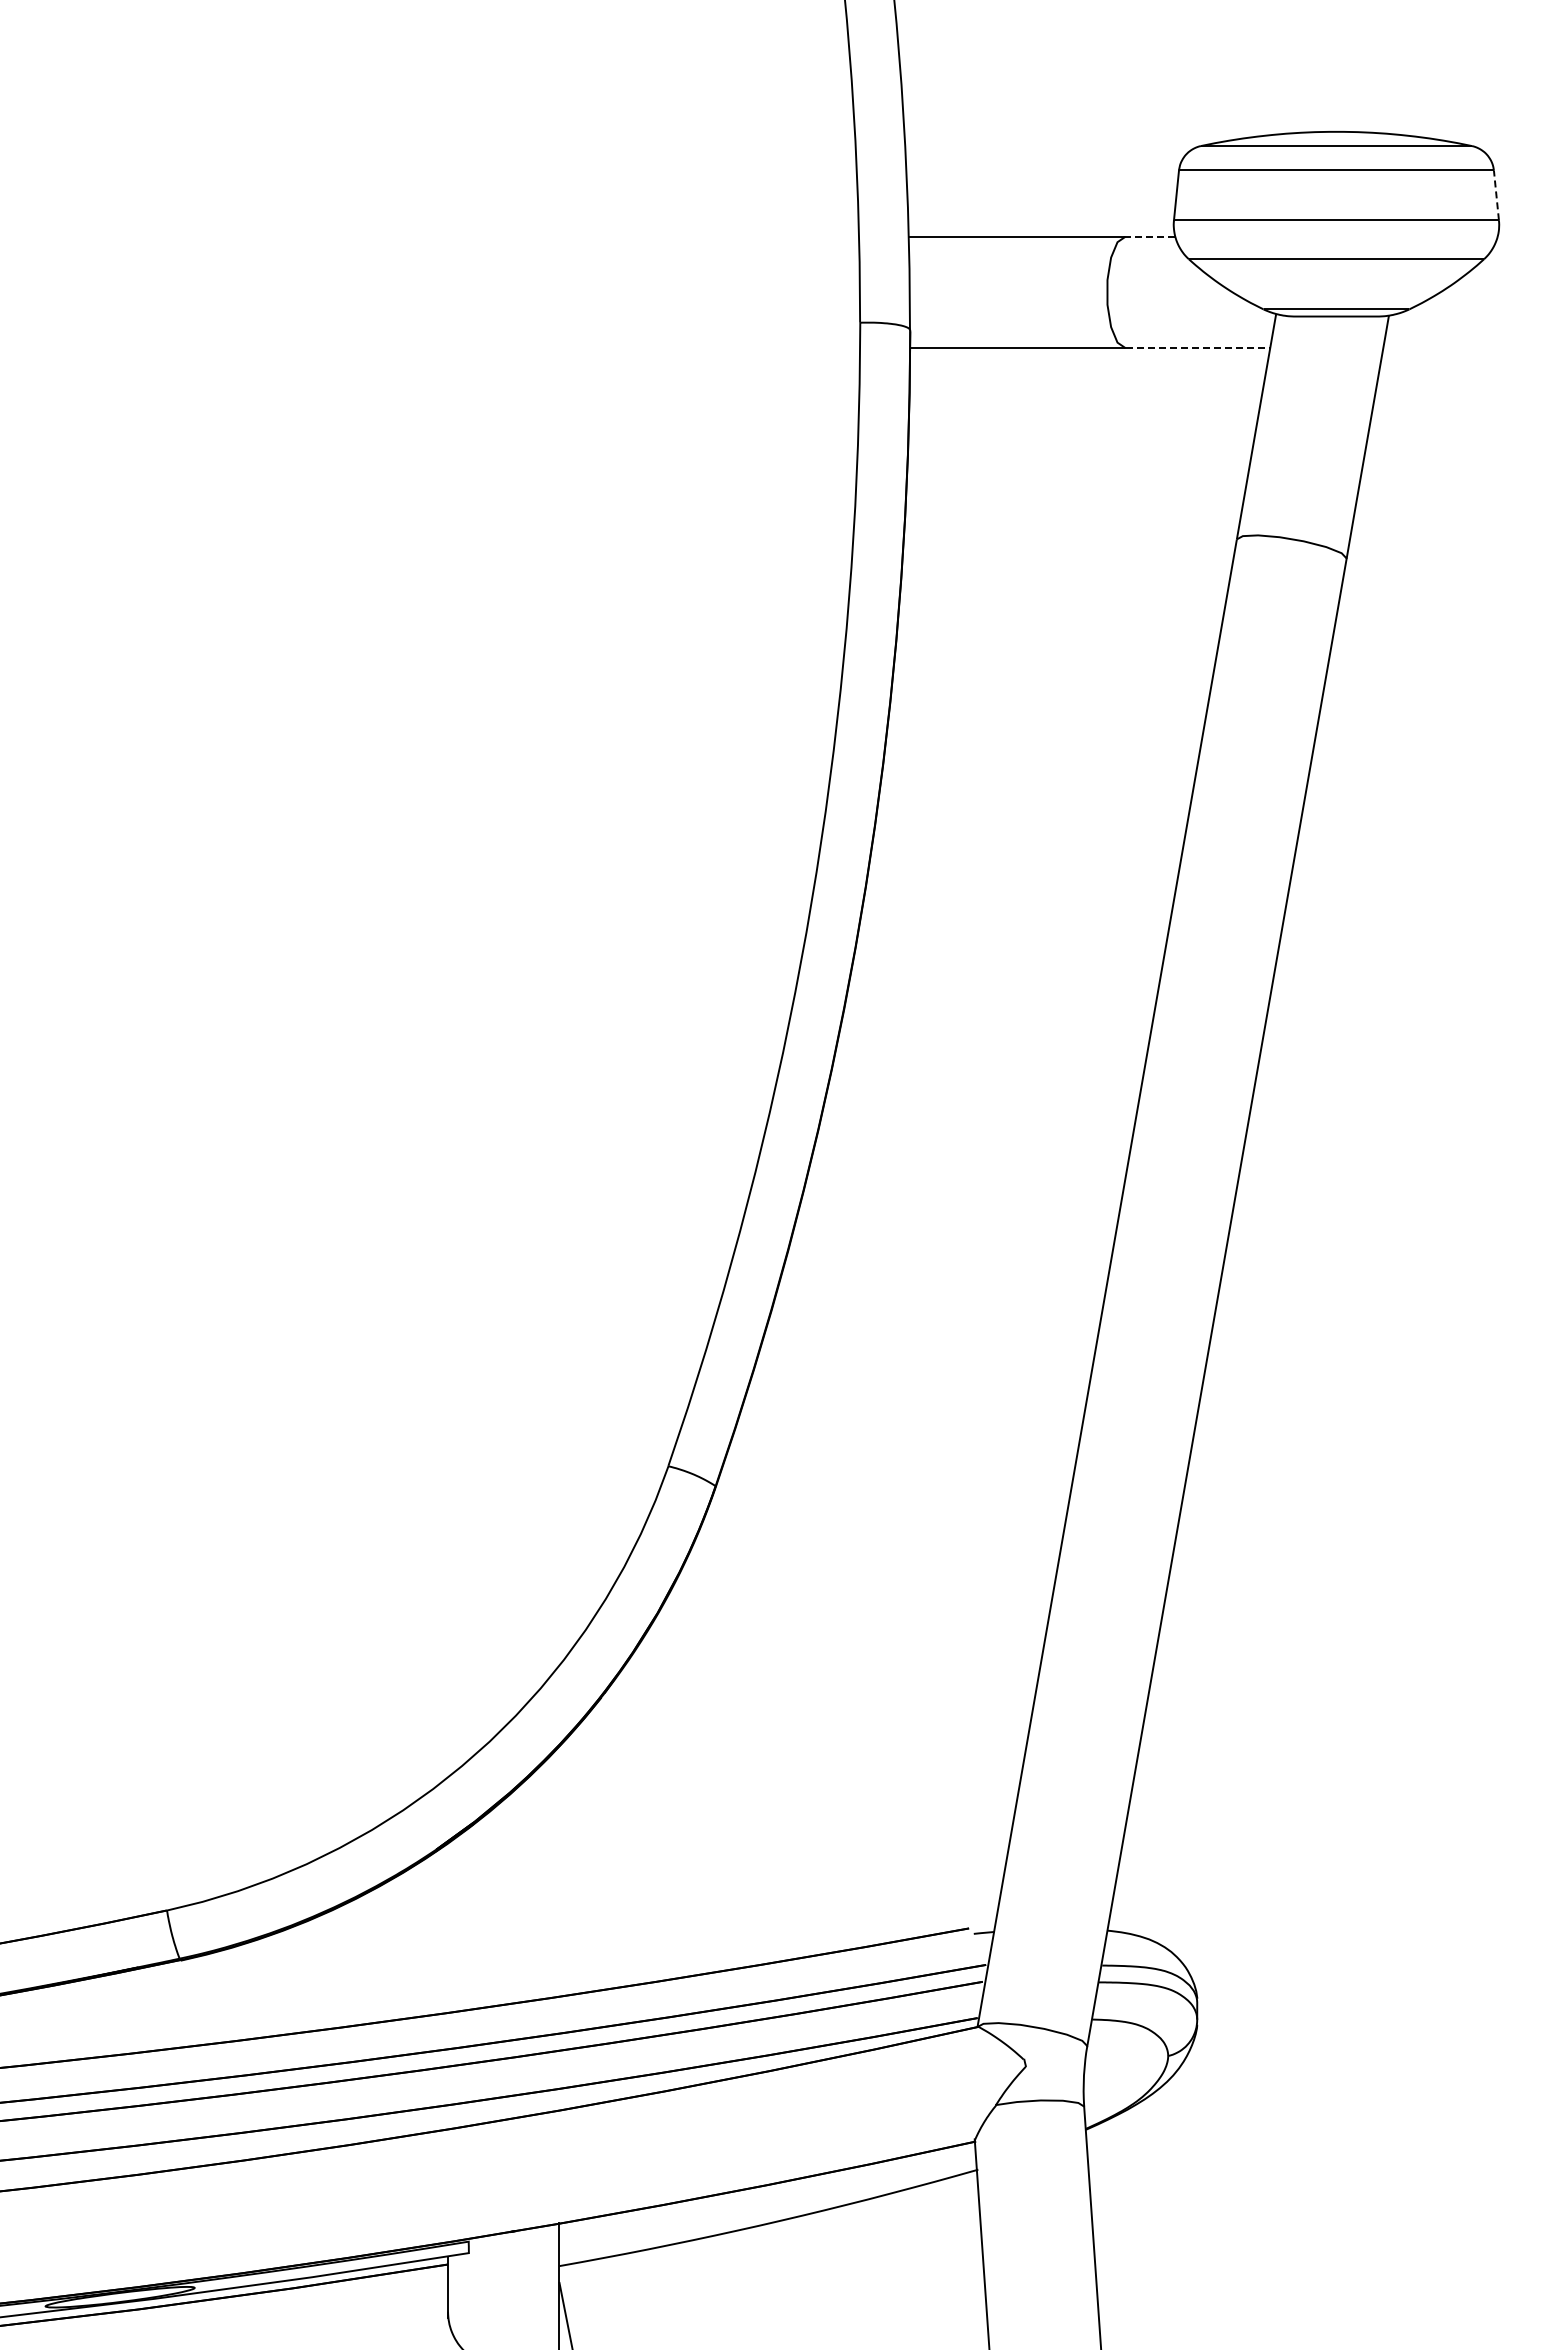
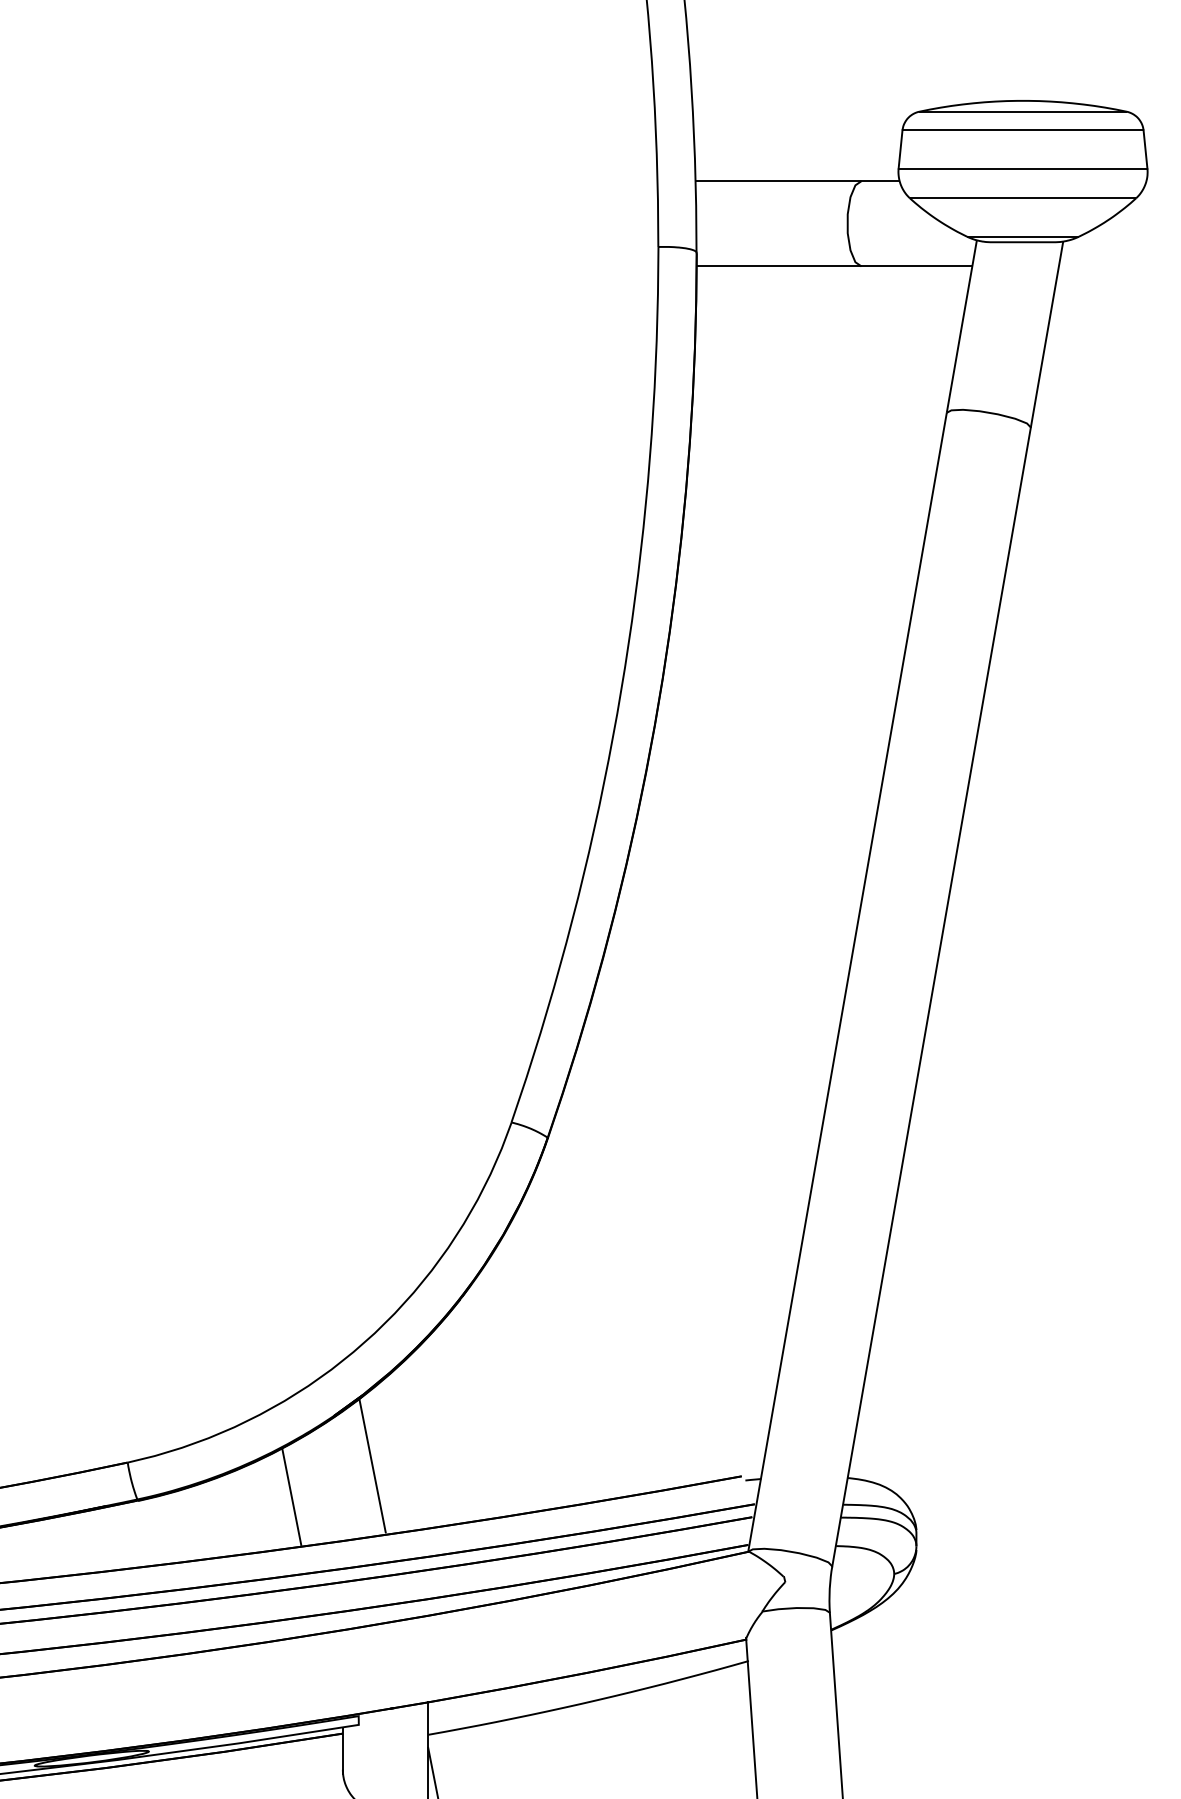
line: (1496, 194) -> (1145, 148), dashed -> solid
line: (1150, 236) -> (880, 180), dashed -> solid
line: (1198, 348) -> (917, 266), dashed -> solid
line: (486, 1914) -> (372, 1465), added
line: (380, 1954) -> (291, 1496), added

